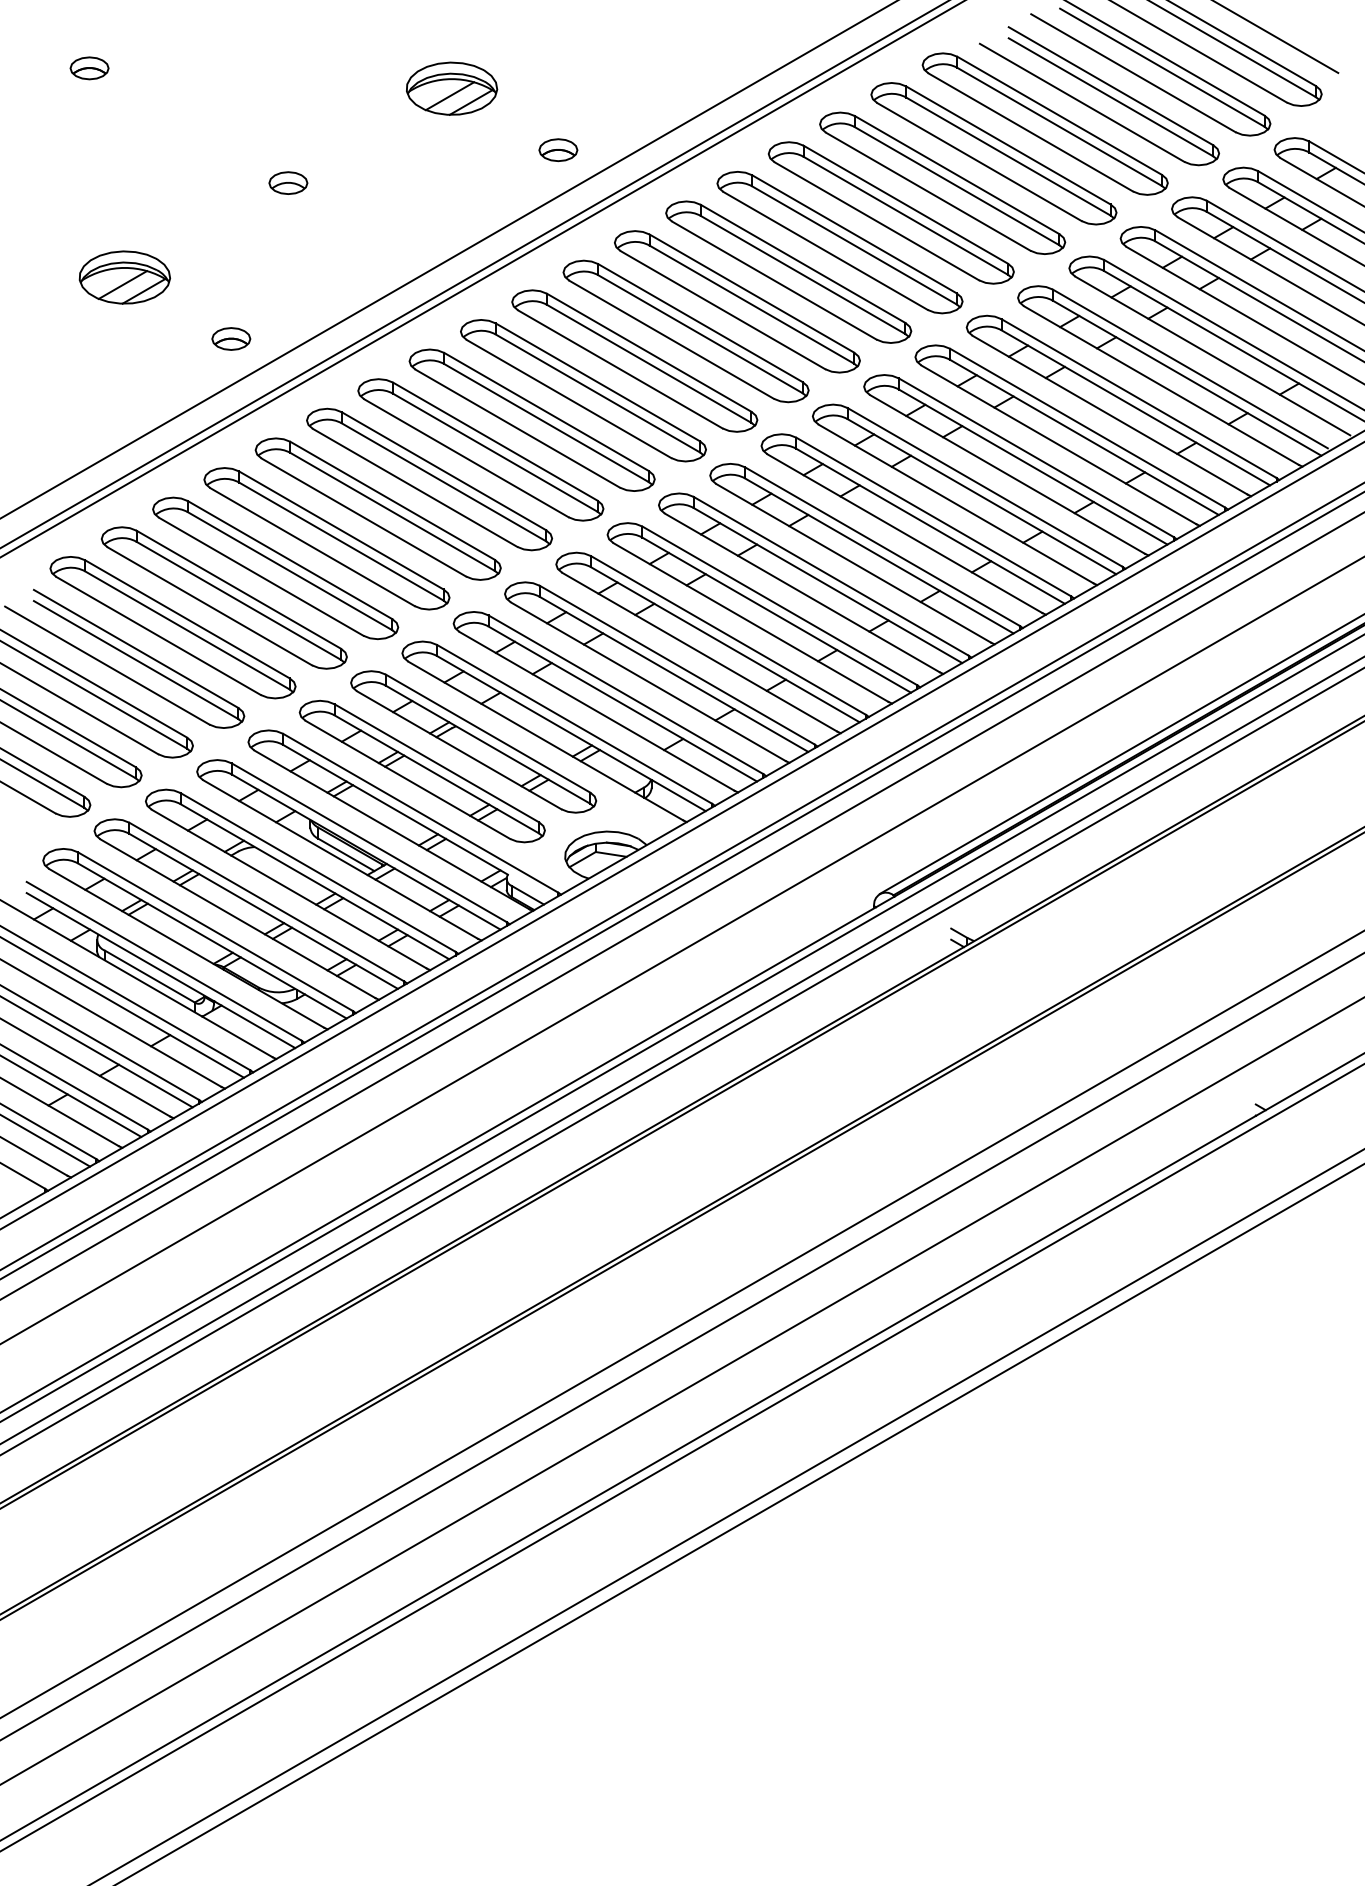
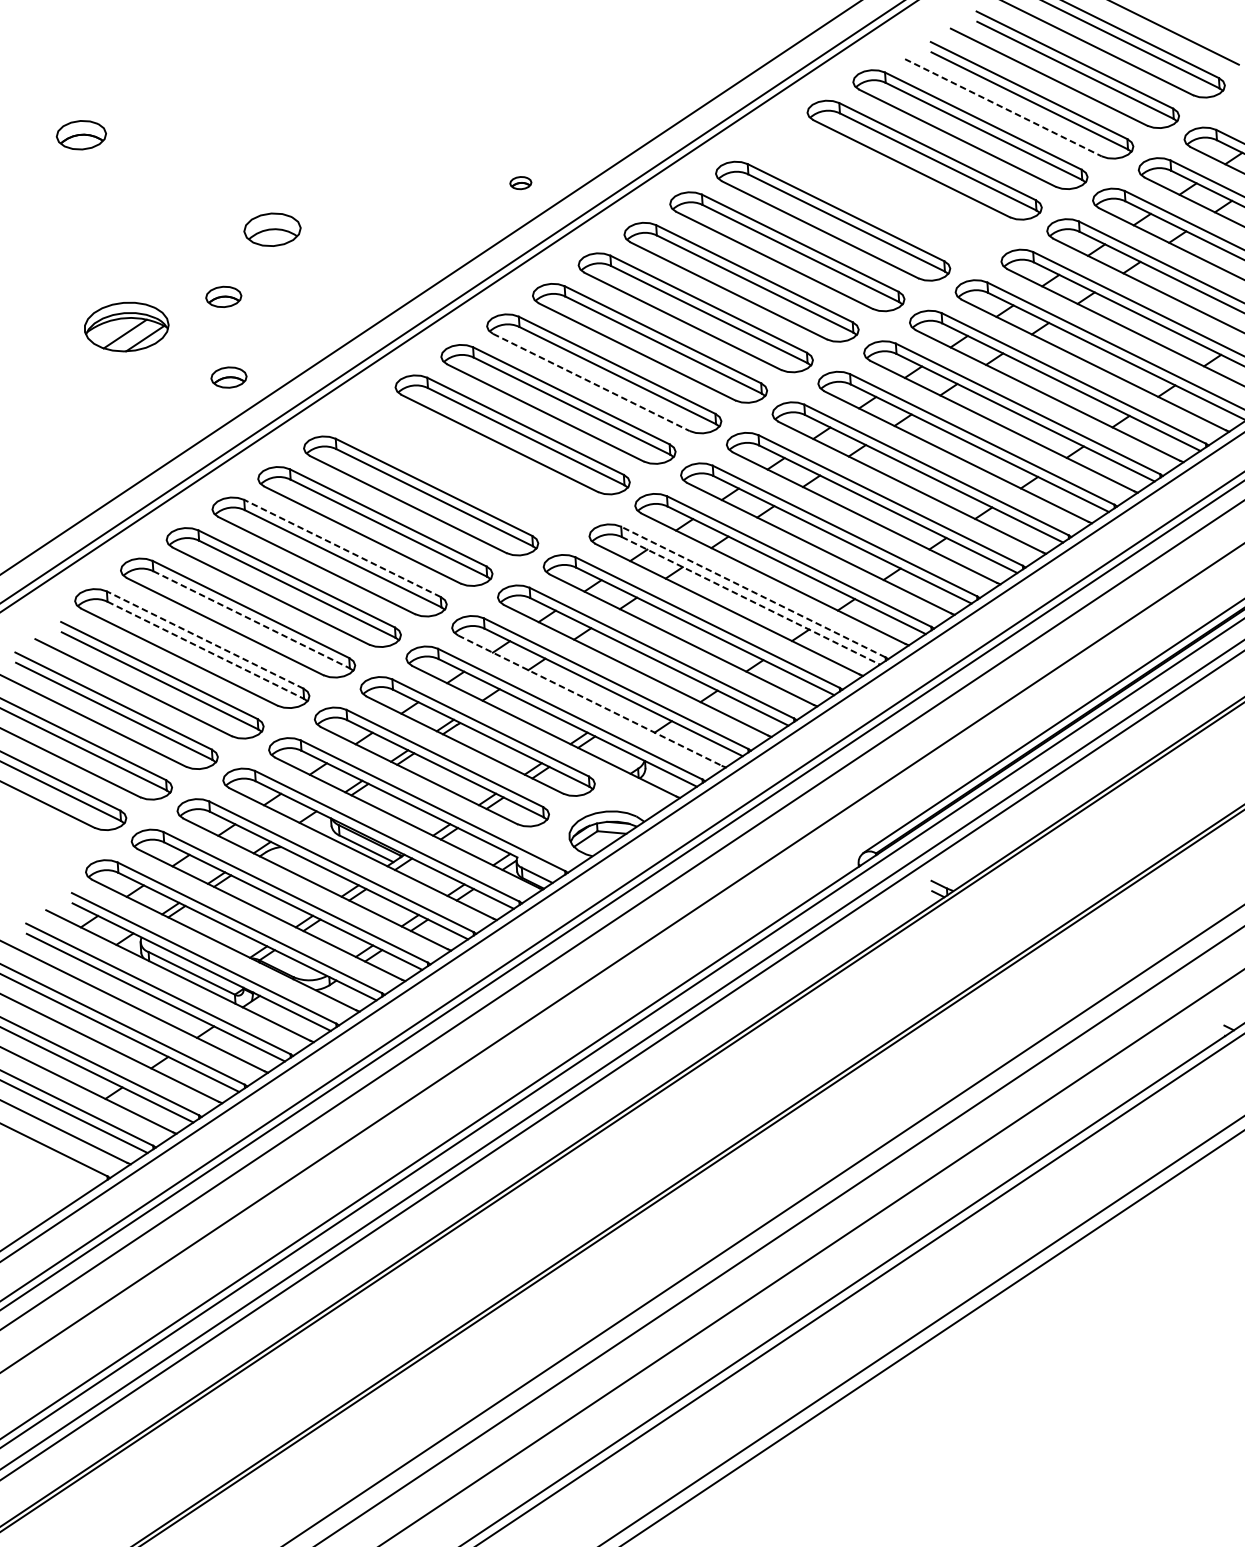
part: (89, 68) -> (81, 135), size x1.4
part: (452, 88) -> (418, 132), removed
line: (1082, 103) -> (1003, 108), solid -> dashed
part: (558, 150) -> (520, 183), size x0.6
part: (288, 182) -> (272, 229), size x1.6
part: (942, 182) -> (878, 189), removed
part: (231, 251) -> (223, 296), added
line: (620, 369) -> (591, 382), solid -> dashed
part: (480, 449) -> (466, 465), removed
line: (340, 530) -> (341, 548), solid -> dashed
line: (239, 601) -> (252, 620), solid -> dashed
line: (779, 605) -> (753, 591), solid -> dashed
line: (777, 615) -> (751, 601), solid -> dashed
line: (187, 619) -> (205, 640), solid -> dashed
line: (187, 630) -> (205, 650), solid -> dashed
line: (597, 711) -> (590, 700), solid -> dashed

